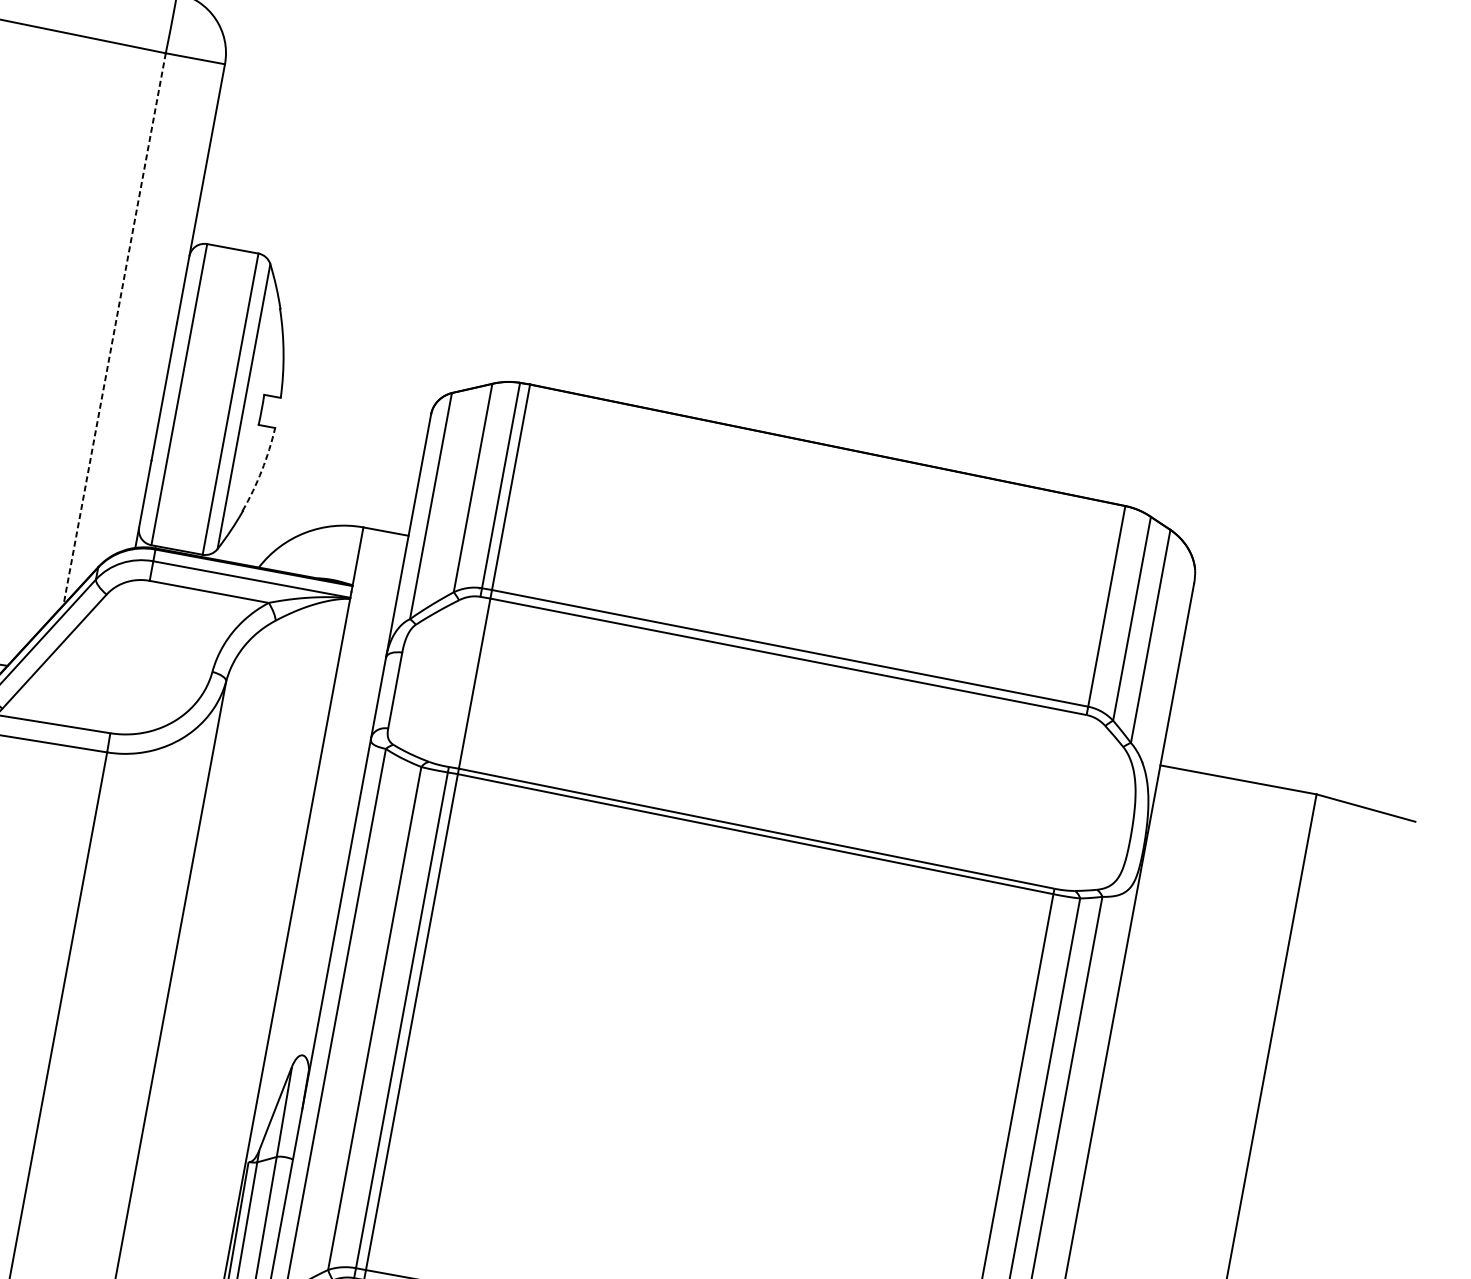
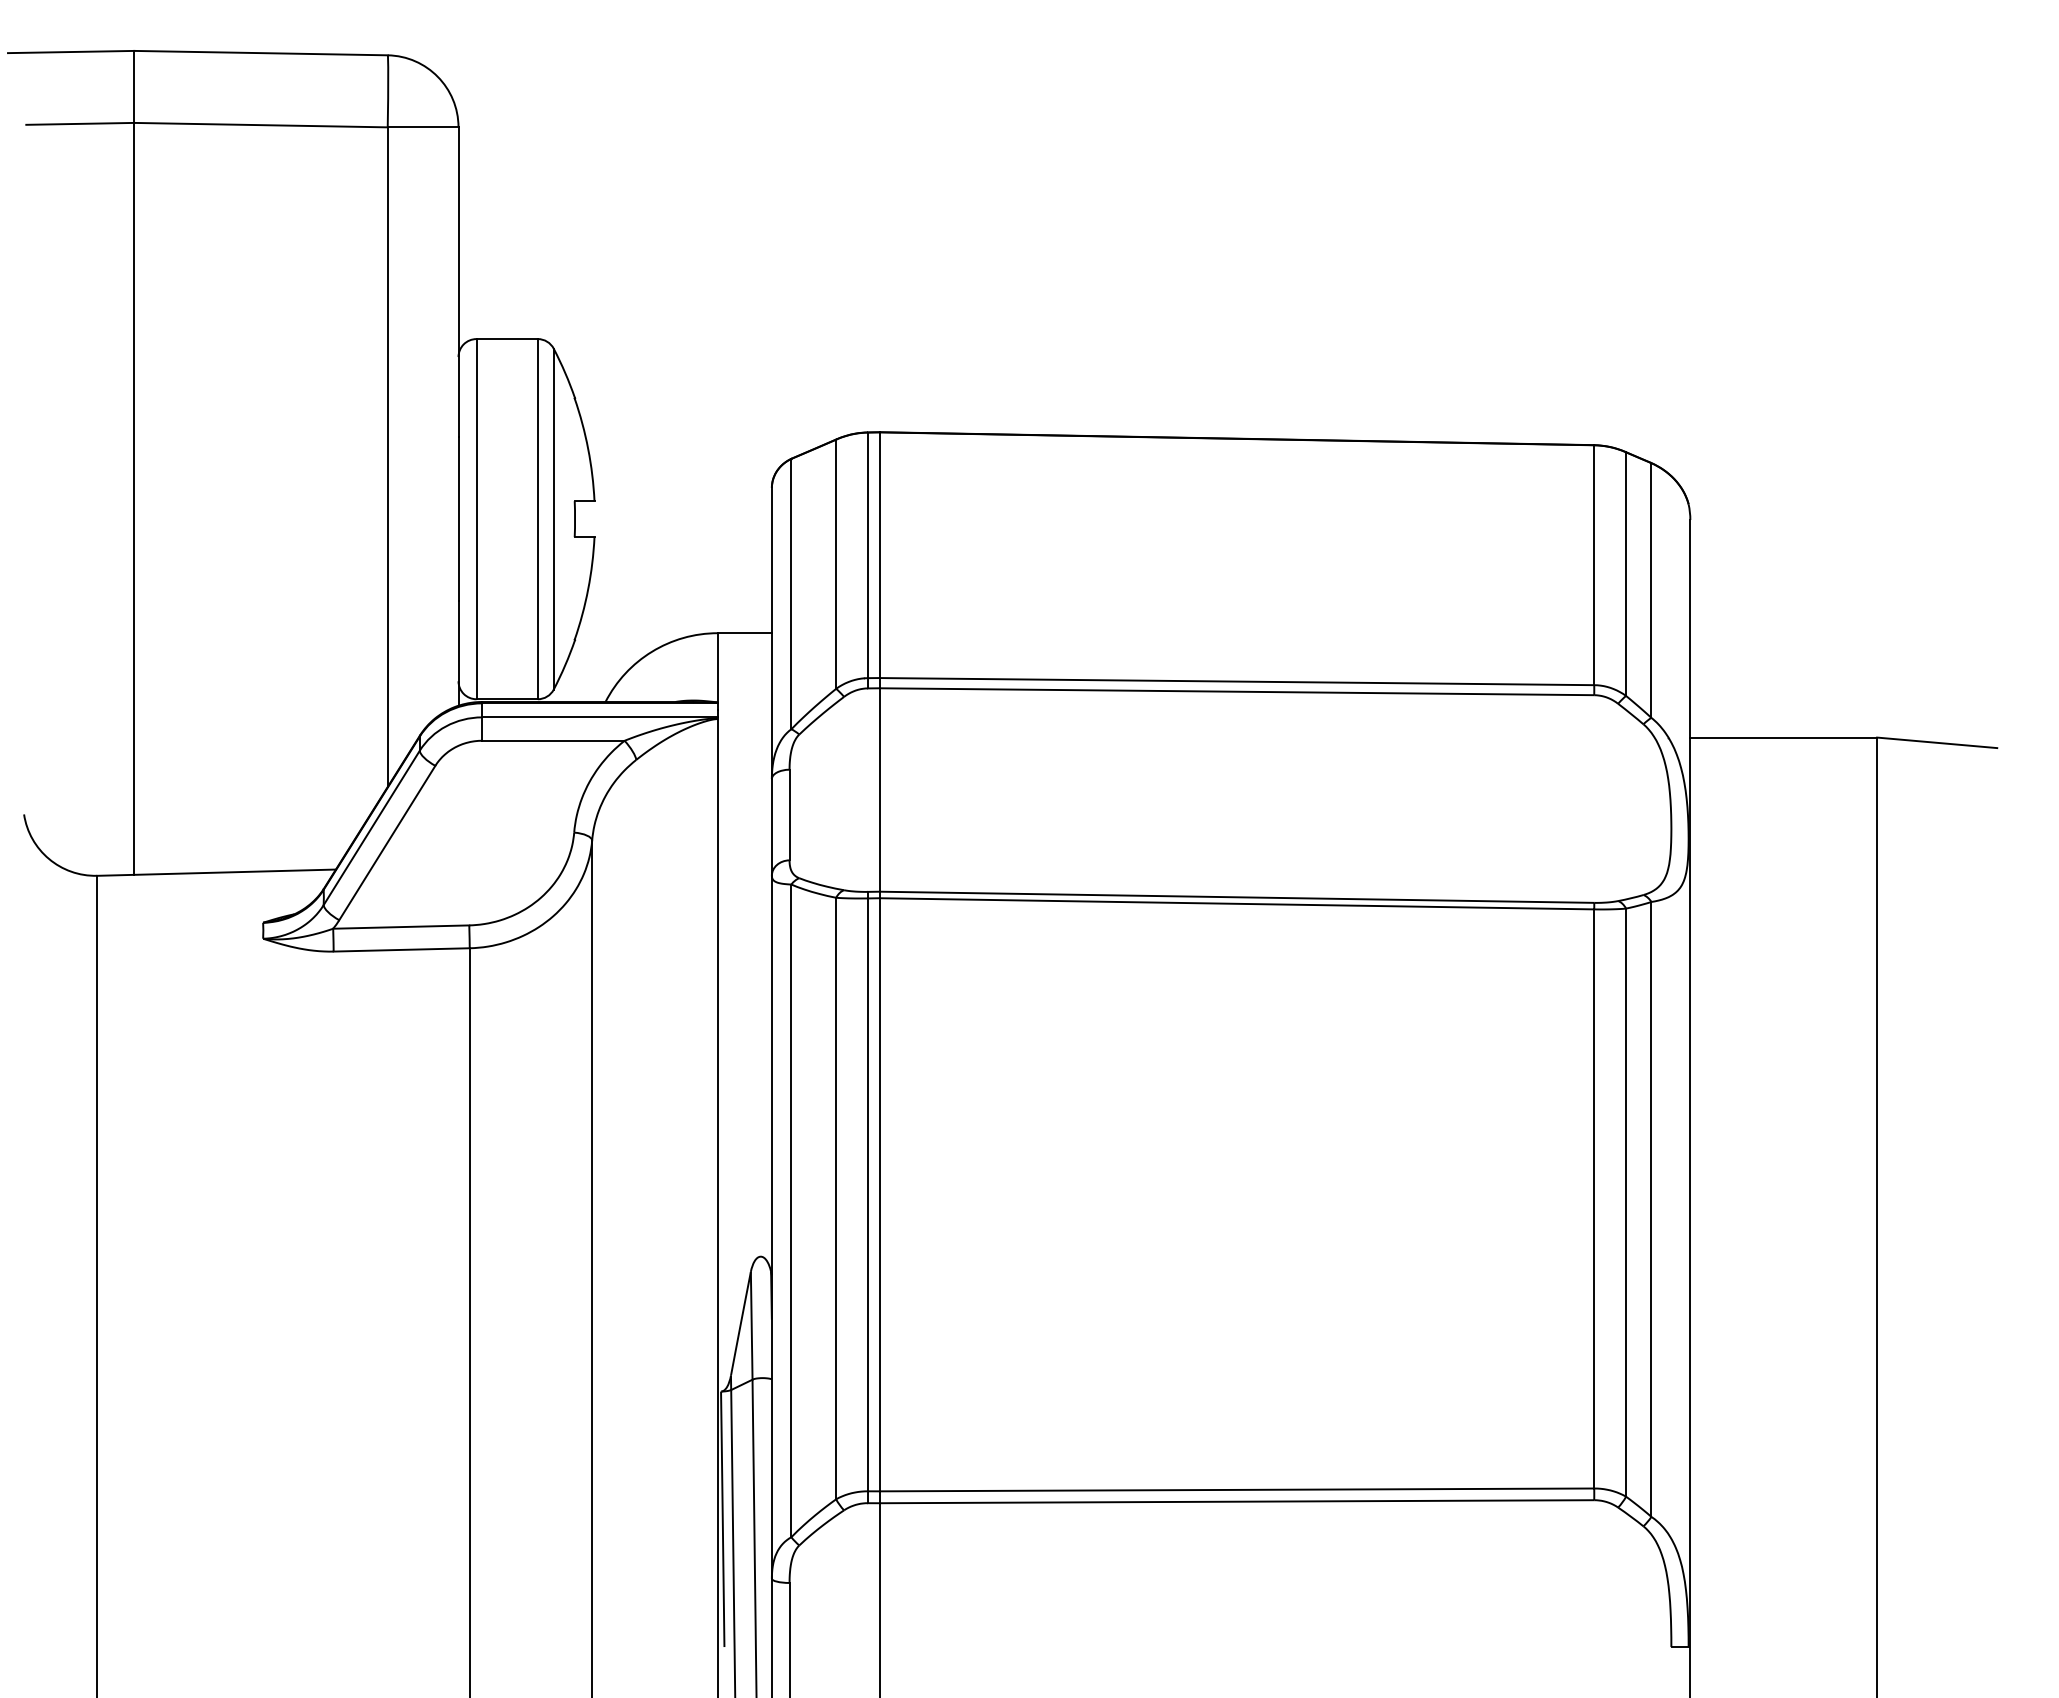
line: (114, 329) -> (387, 457), dashed -> solid
arc: (262, 470) -> (588, 589), dashed -> solid

